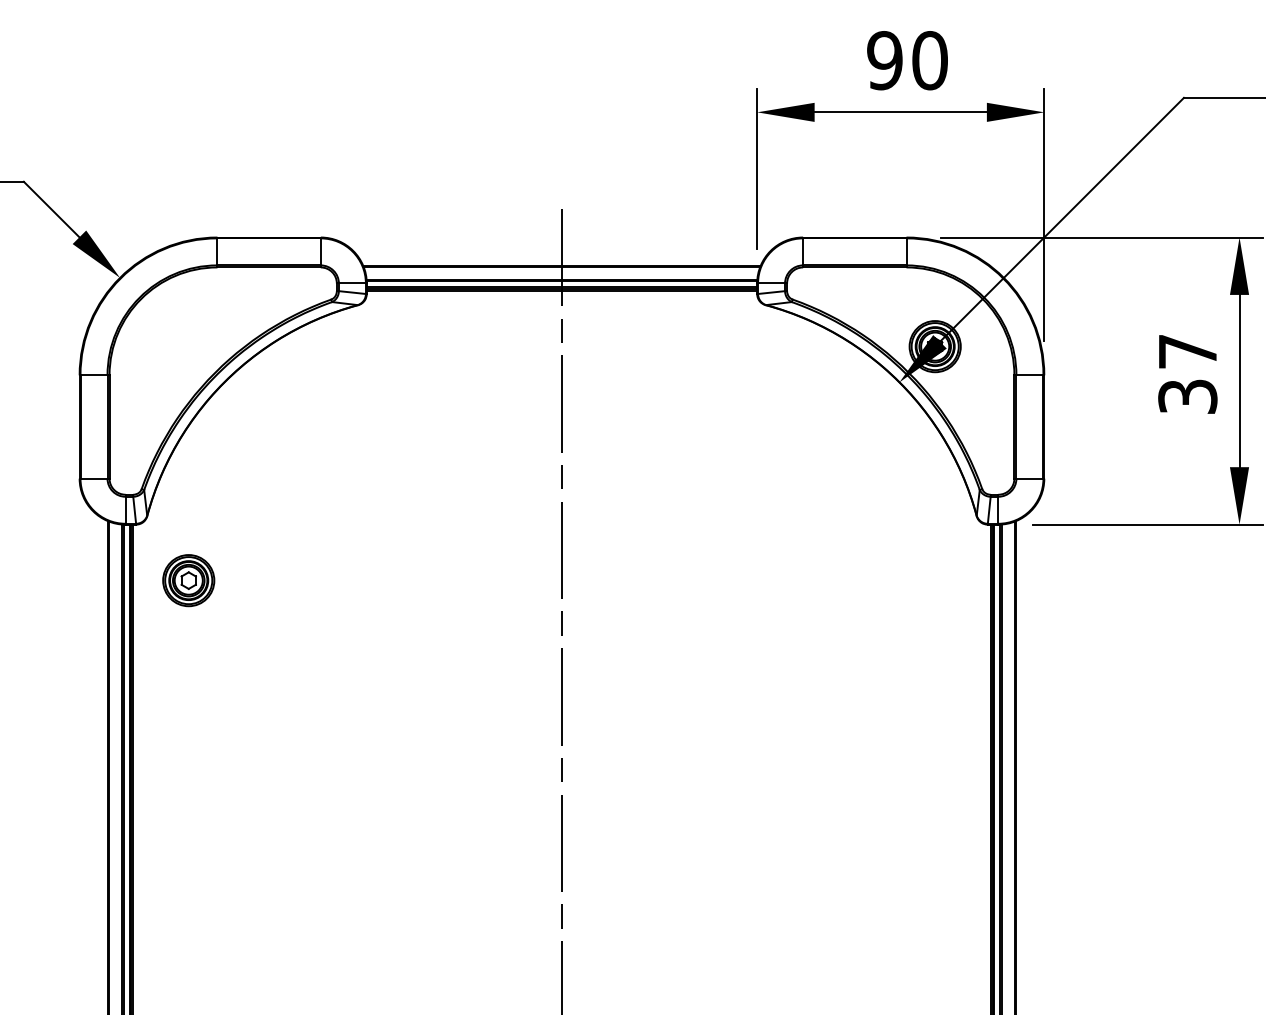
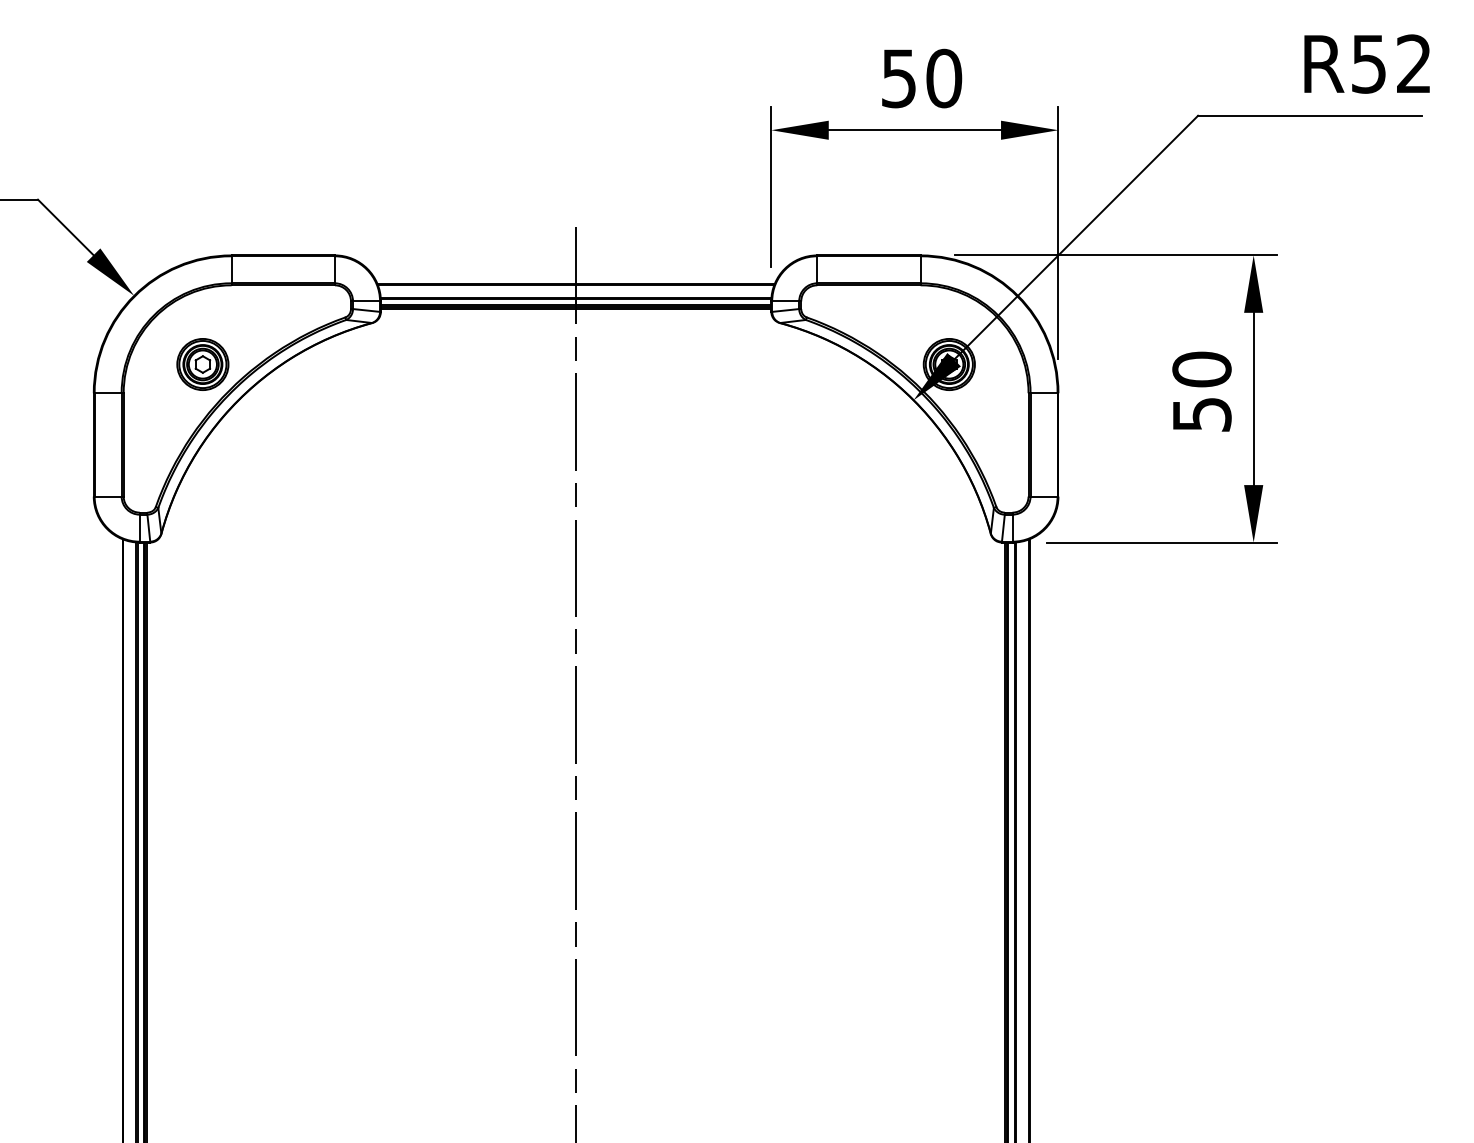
text: (884, 60) -> (898, 78), 90 -> 50
text: (1187, 373) -> (1201, 391), 37 -> 50
part: (188, 580) -> (202, 364), moved

